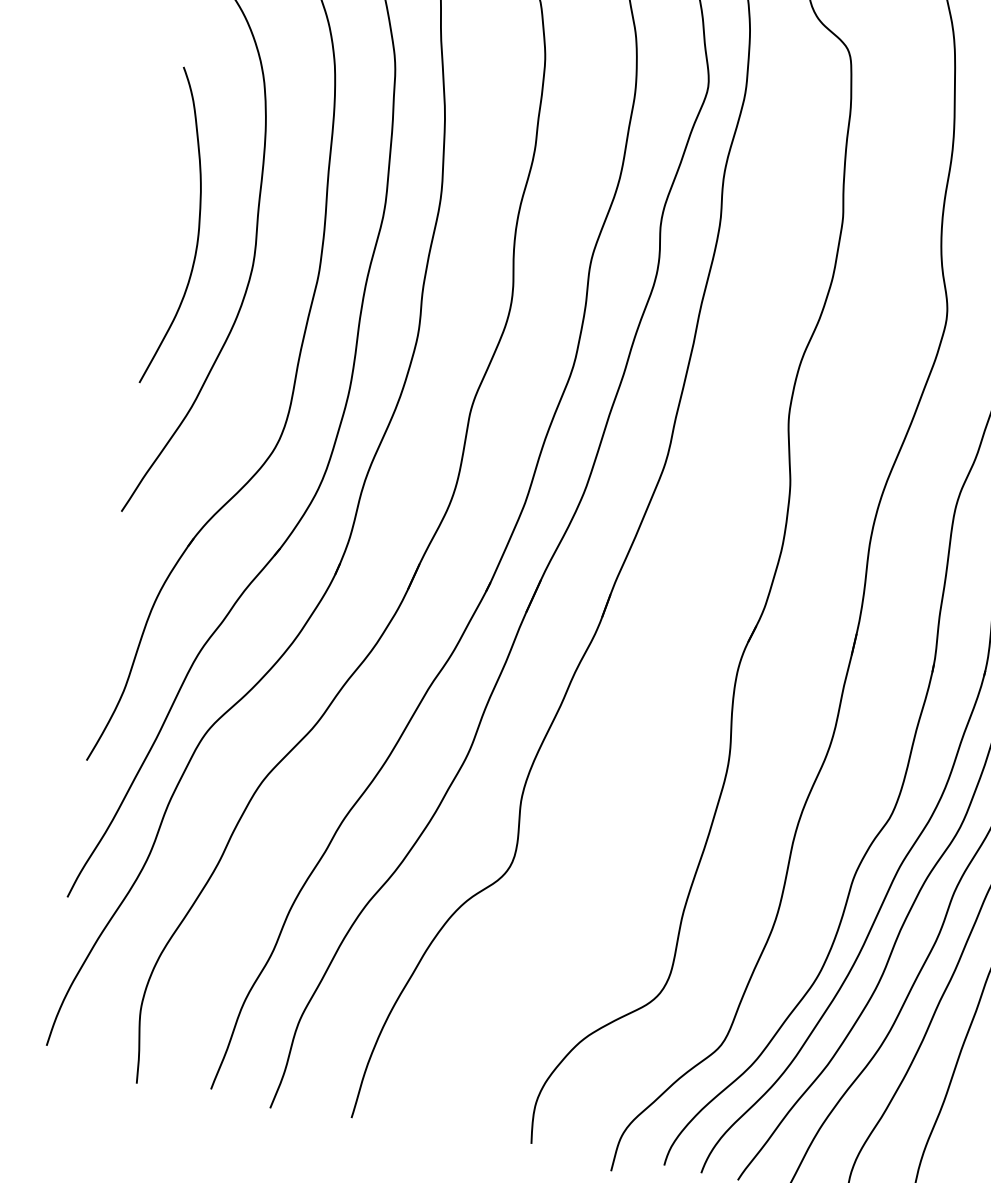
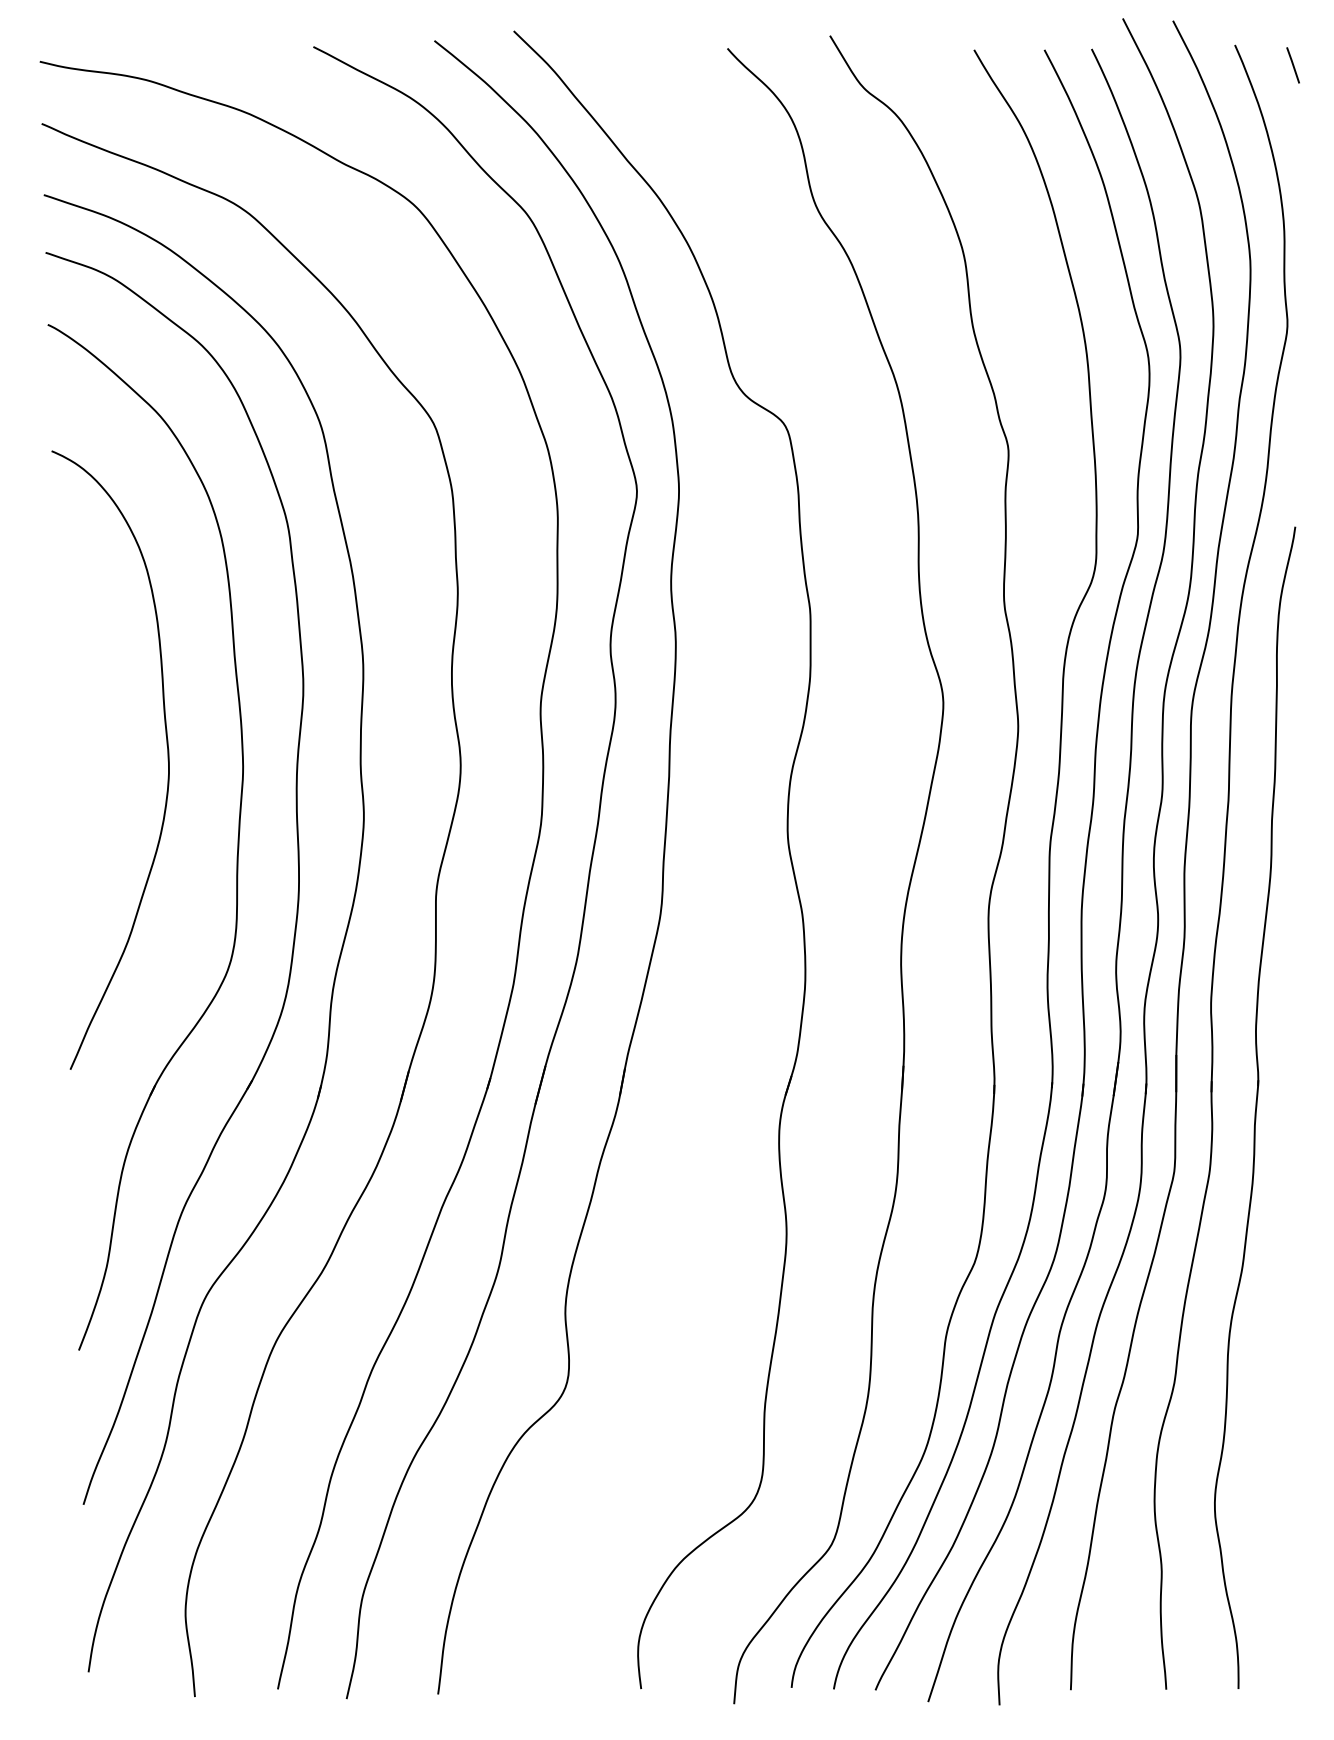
curve: (197, 230) -> (101, 745), removed

